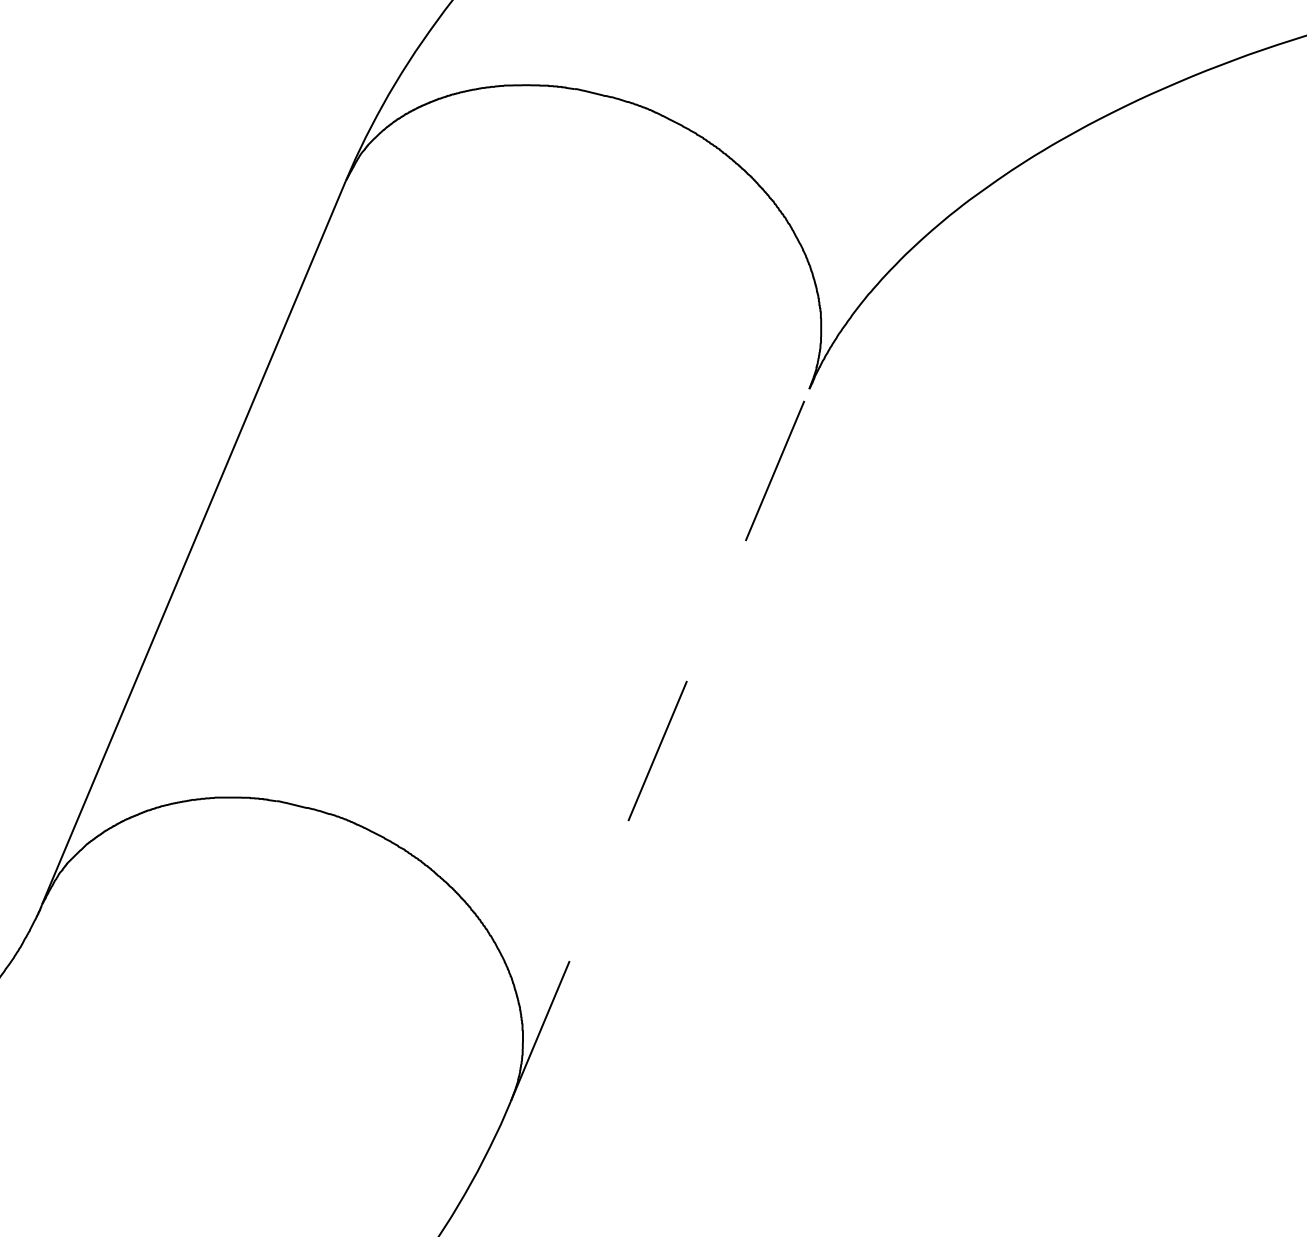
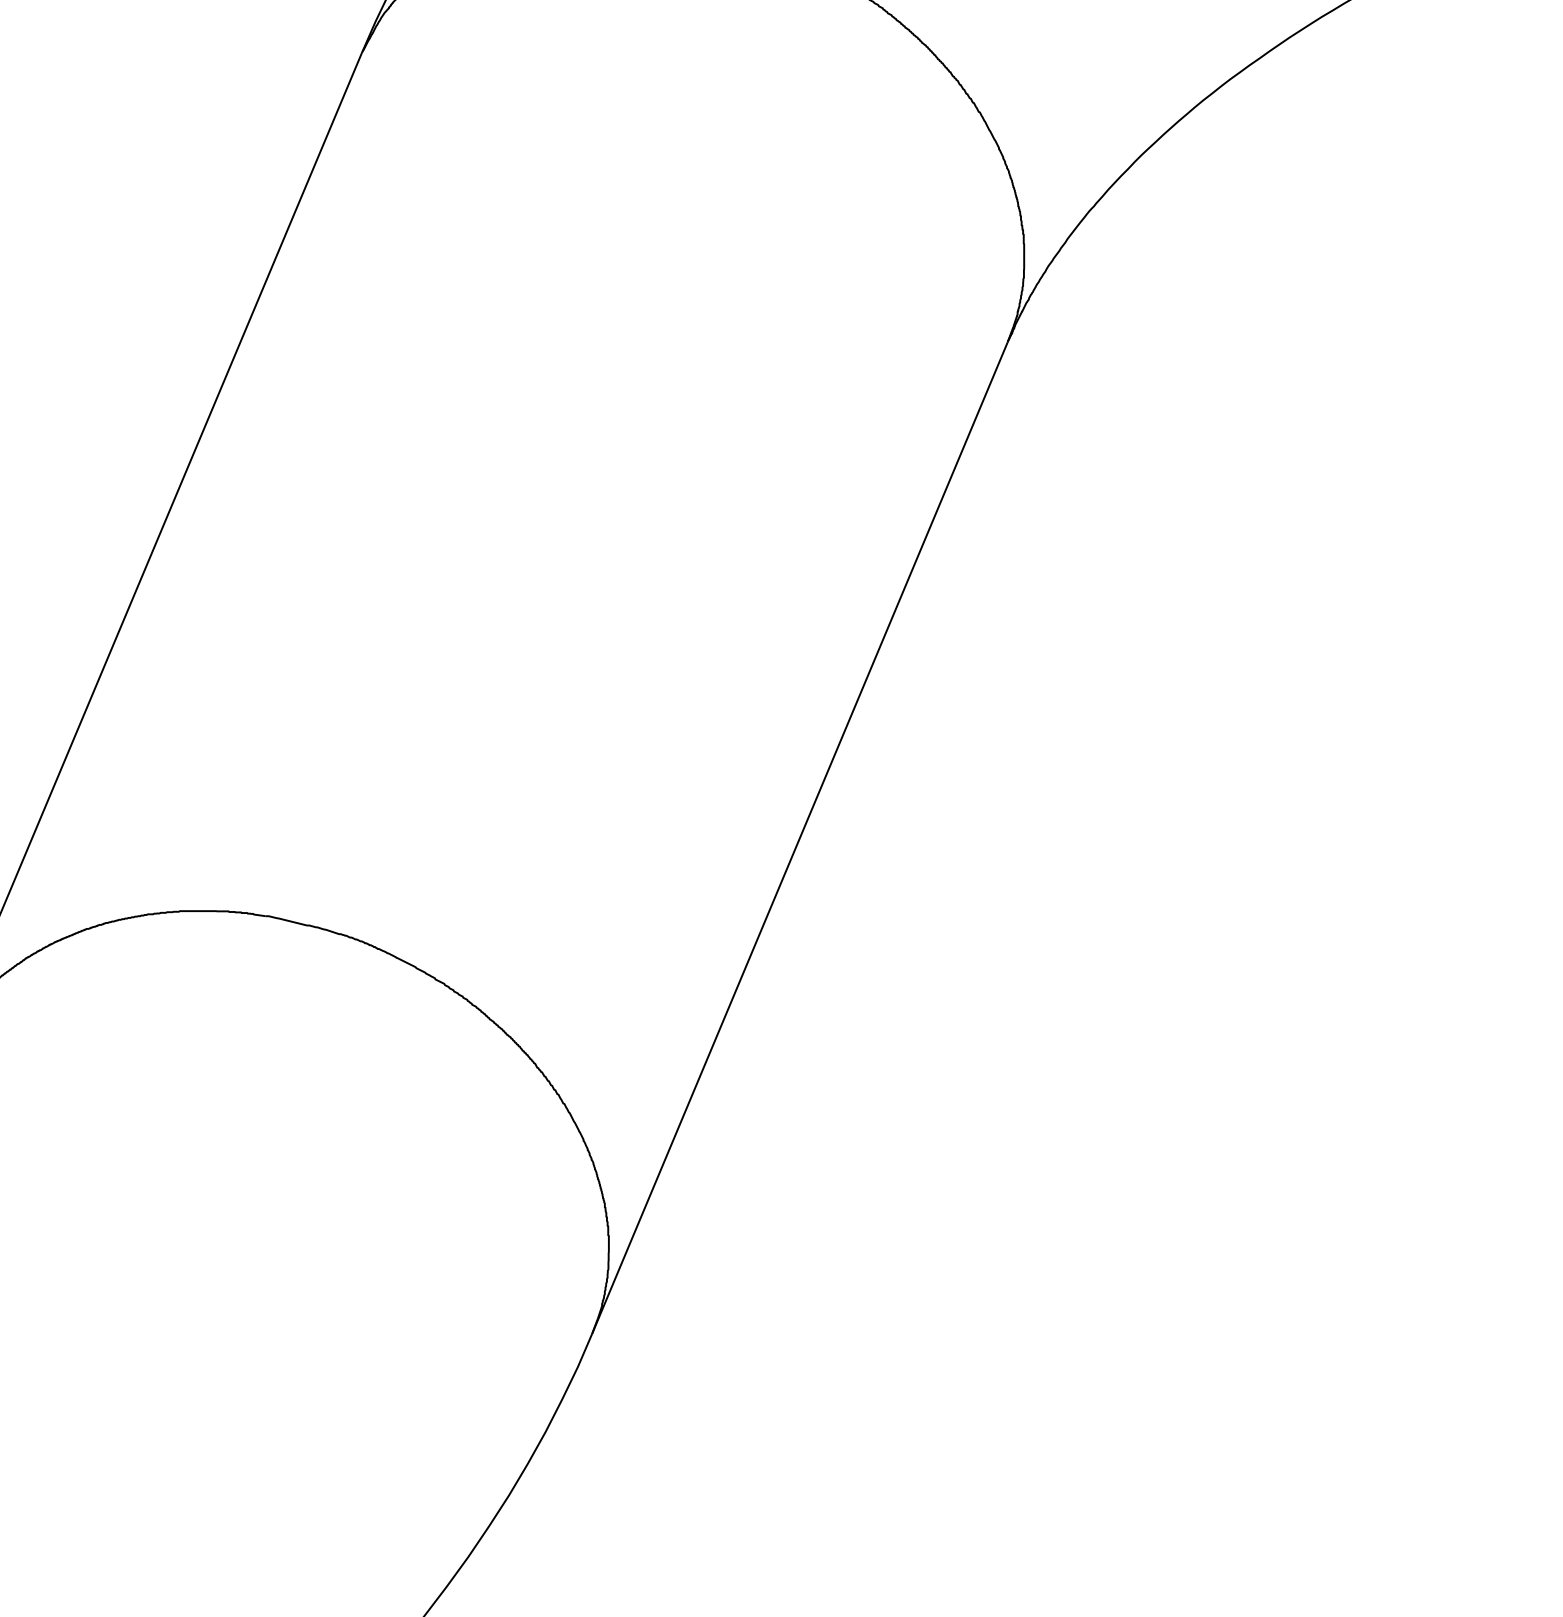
line: (660, 745) -> (800, 838), dashed -> solid

